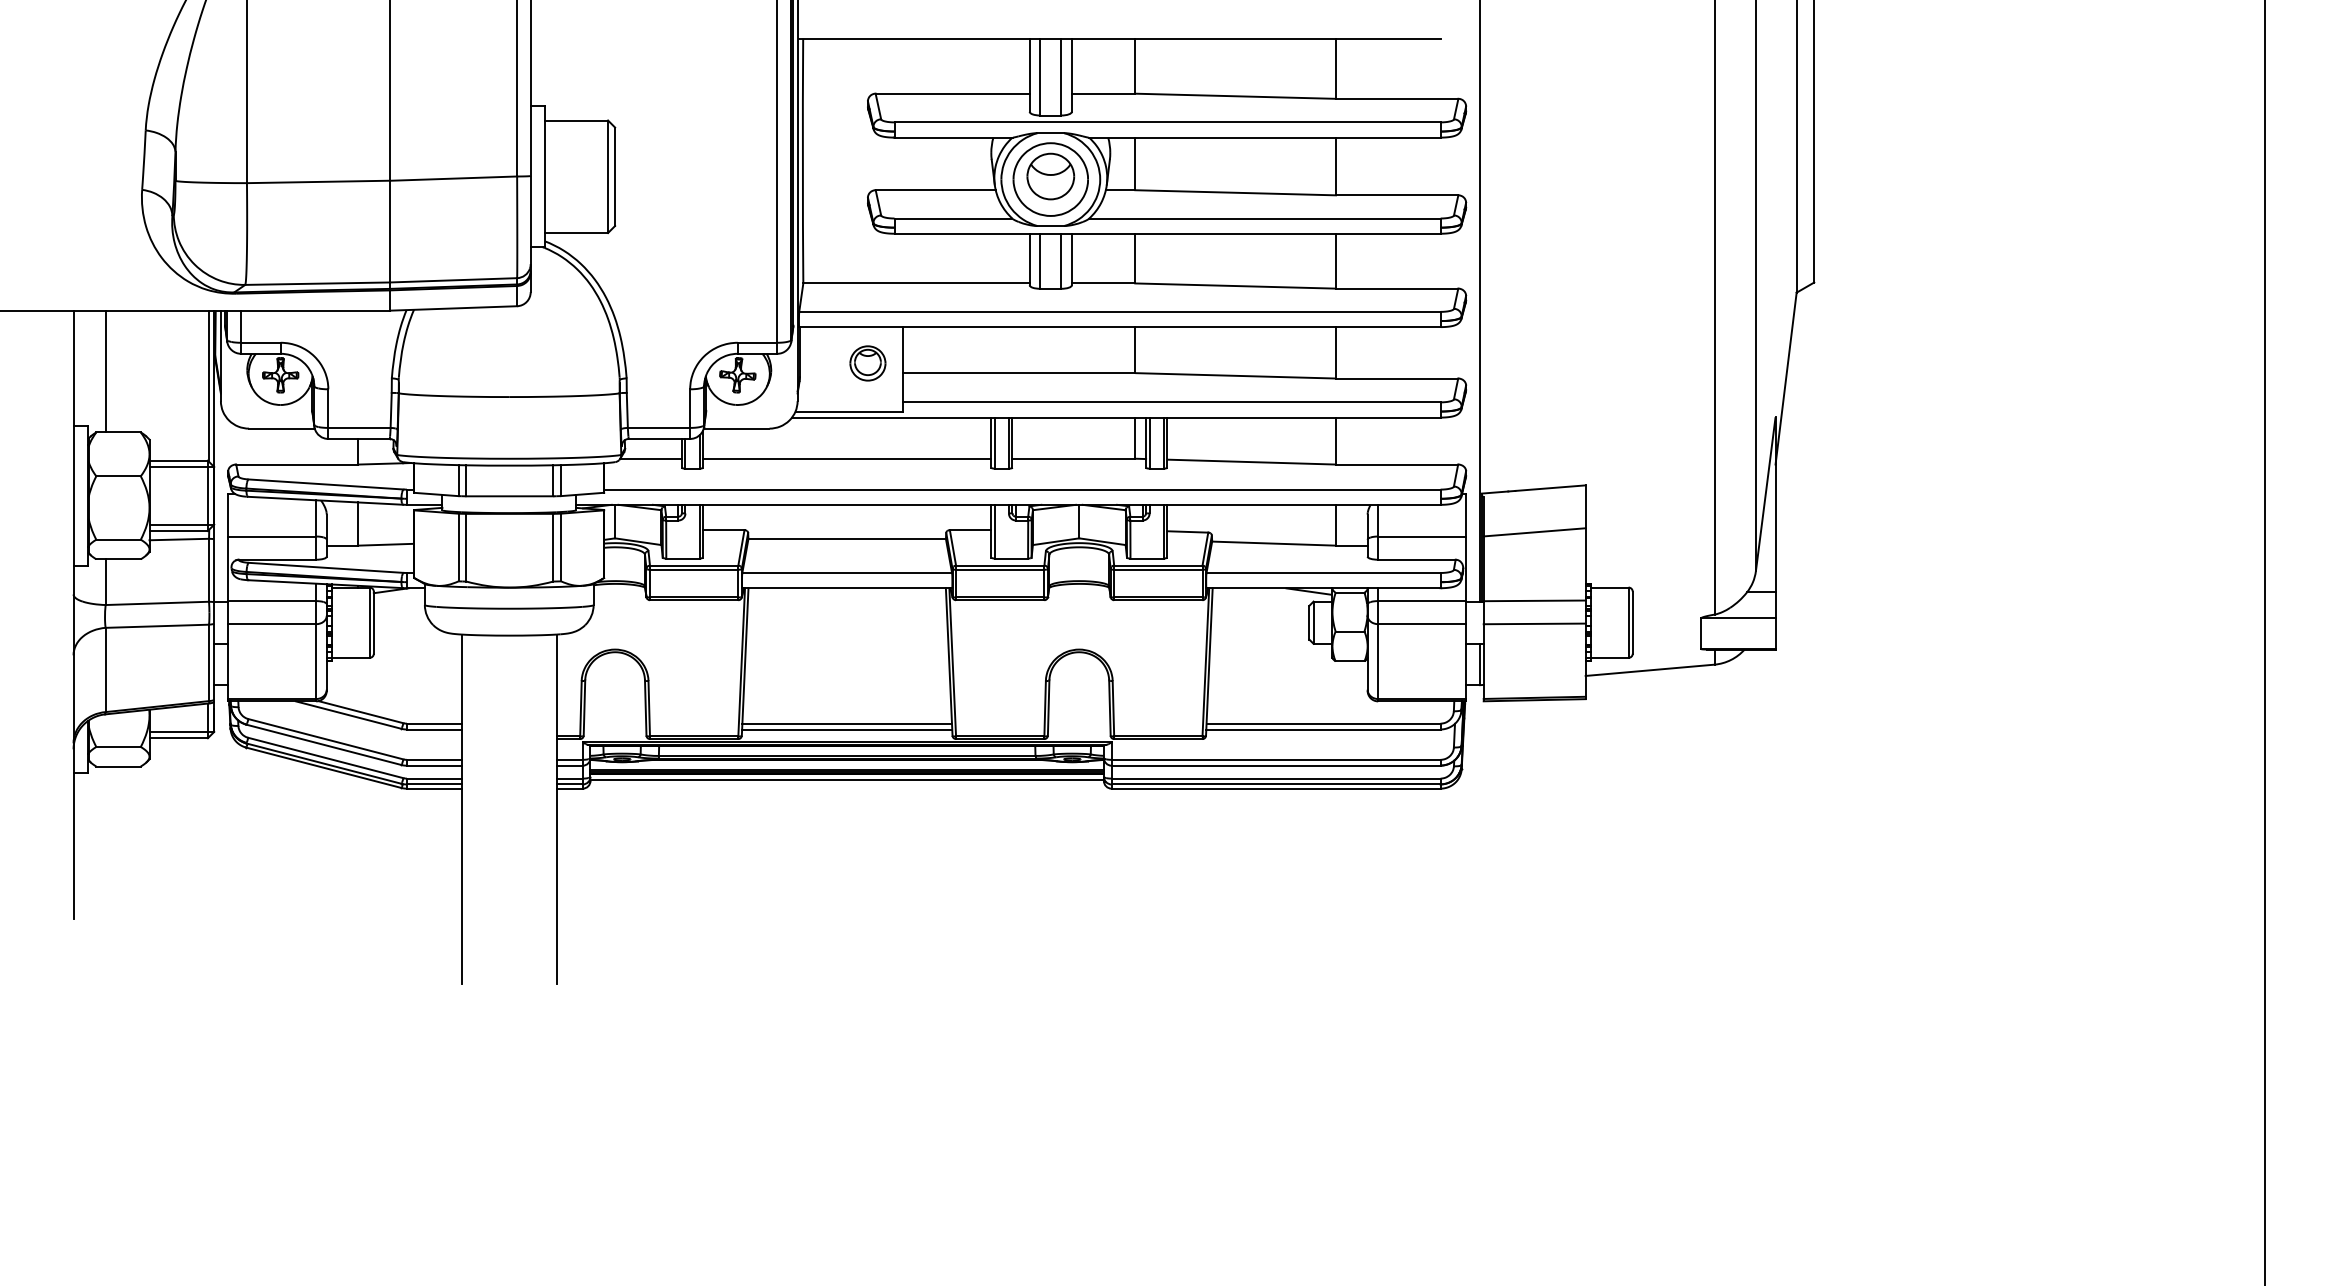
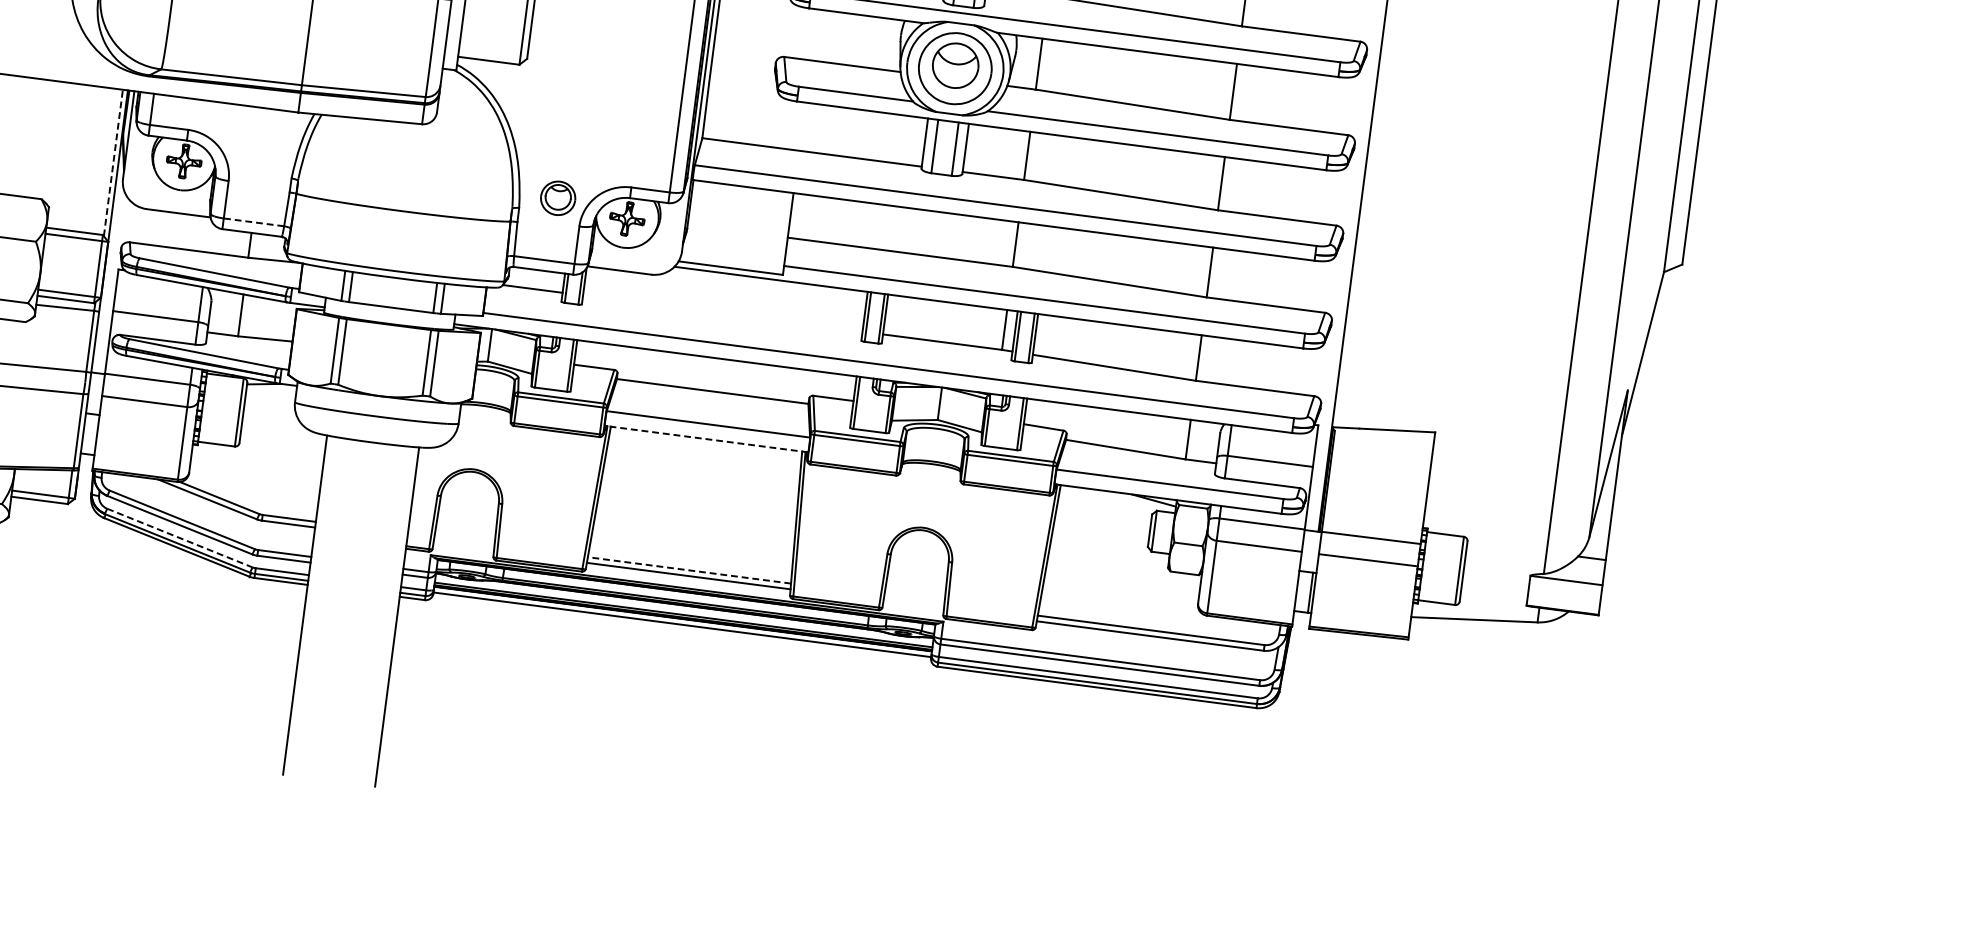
part: (867, 363) -> (557, 198), moved
line: (105, 371) -> (14, 135), removed
line: (209, 386) -> (113, 163), solid -> dashed
line: (358, 427) -> (253, 221), solid -> dashed
line: (847, 458) -> (723, 313), removed
line: (1534, 532) -> (1379, 471), removed
line: (847, 588) -> (706, 439), solid -> dashed
line: (847, 723) -> (689, 570), solid -> dashed
line: (326, 758) -> (180, 538), solid -> dashed

